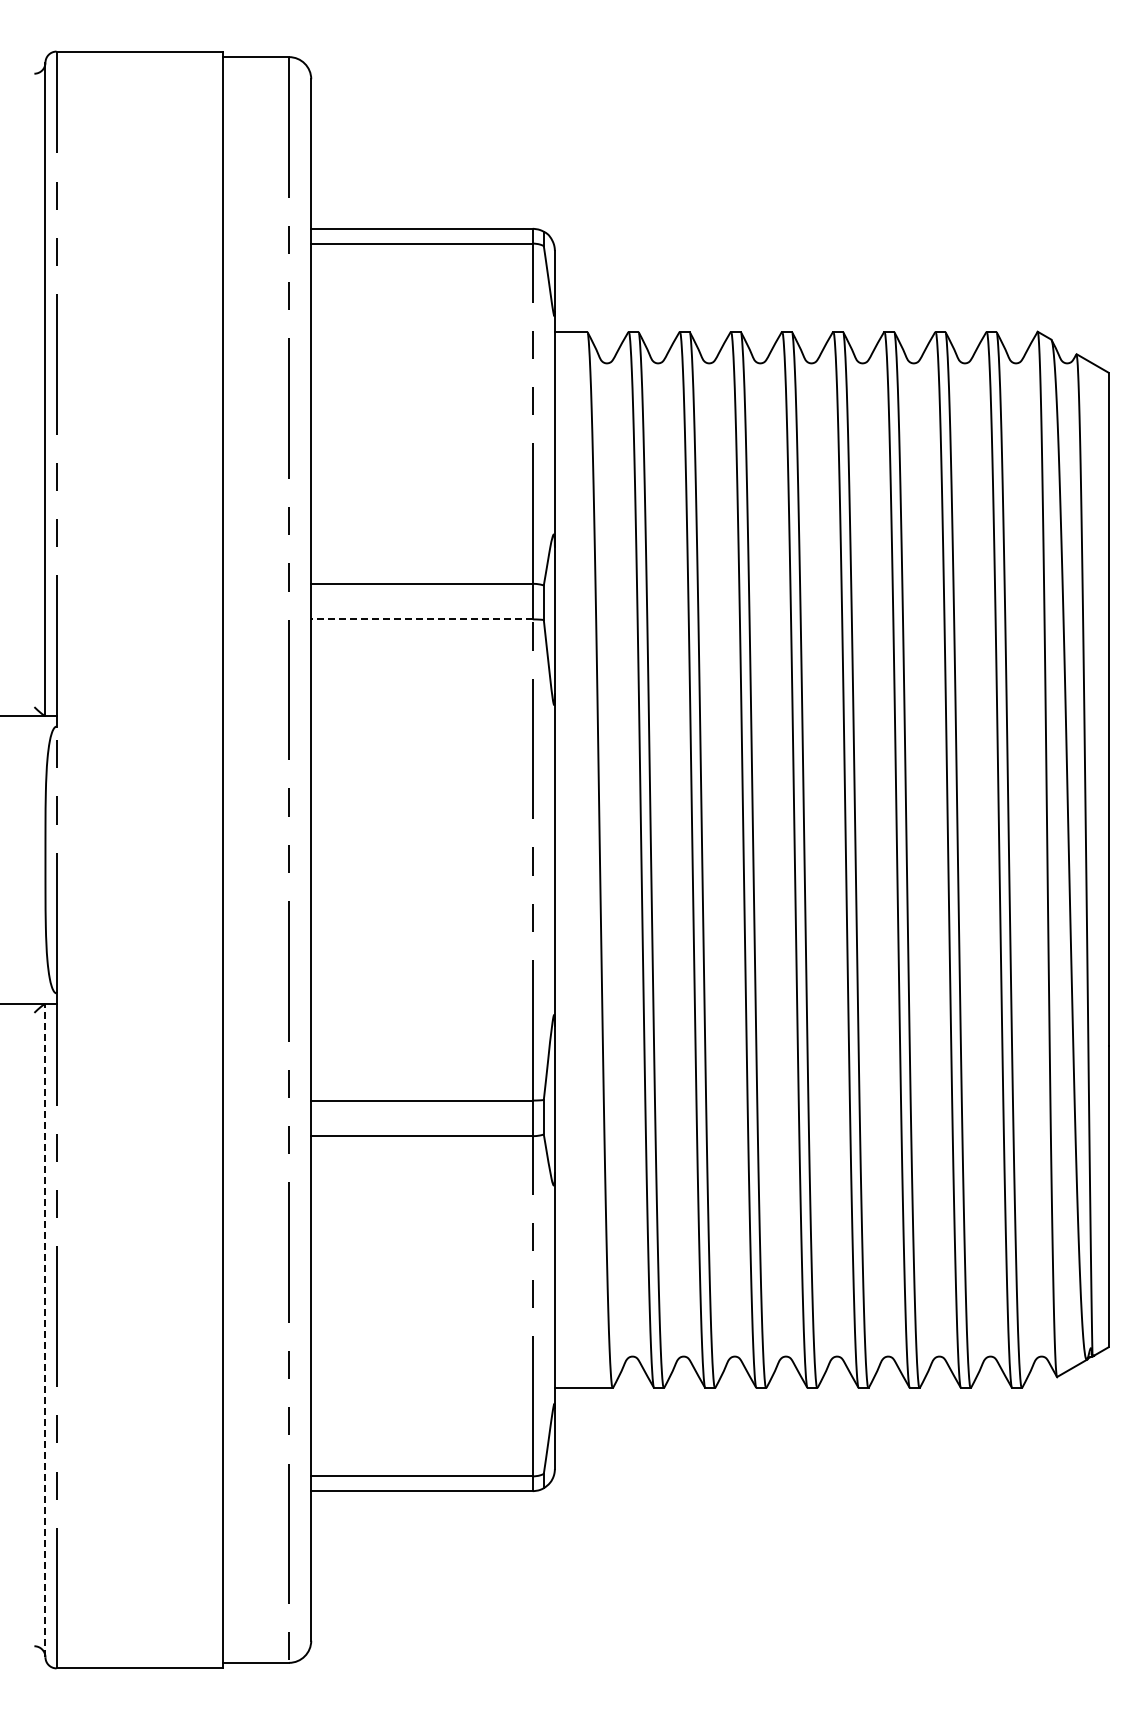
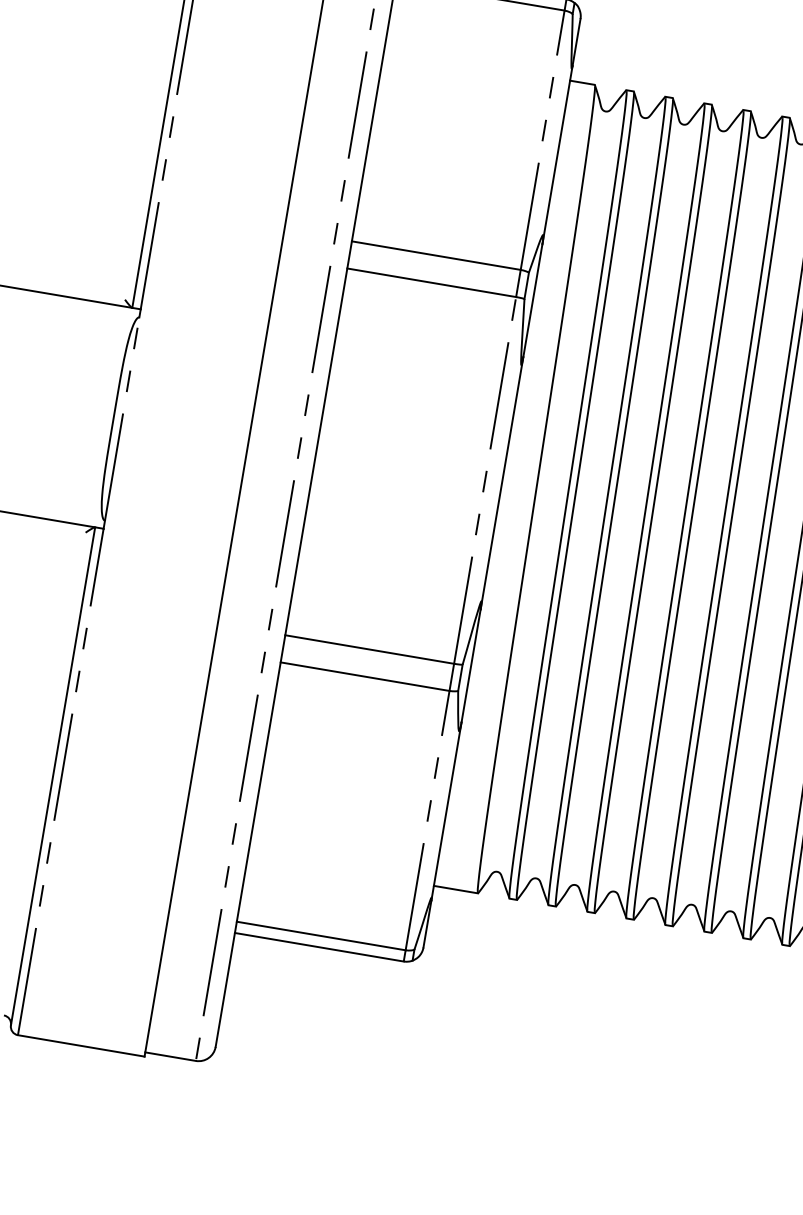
line: (421, 619) -> (431, 282), dashed -> solid
line: (45, 1330) -> (53, 776), dashed -> solid

